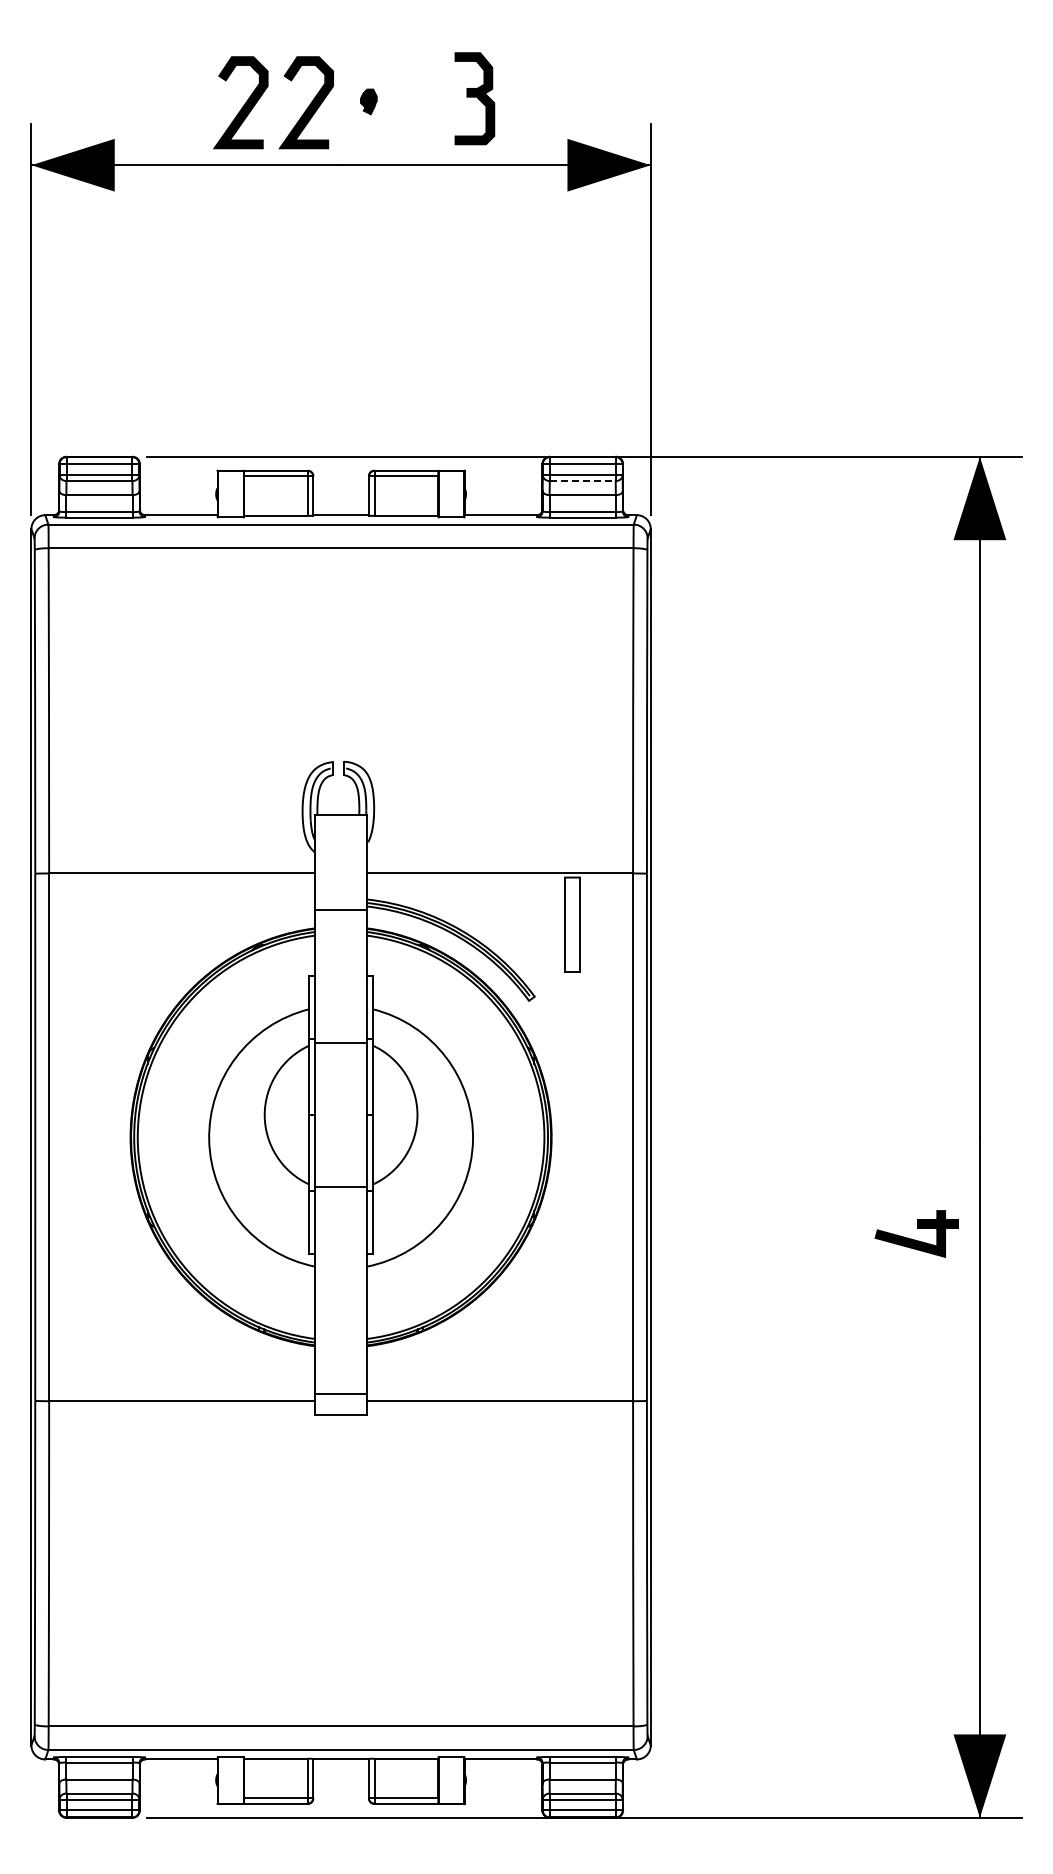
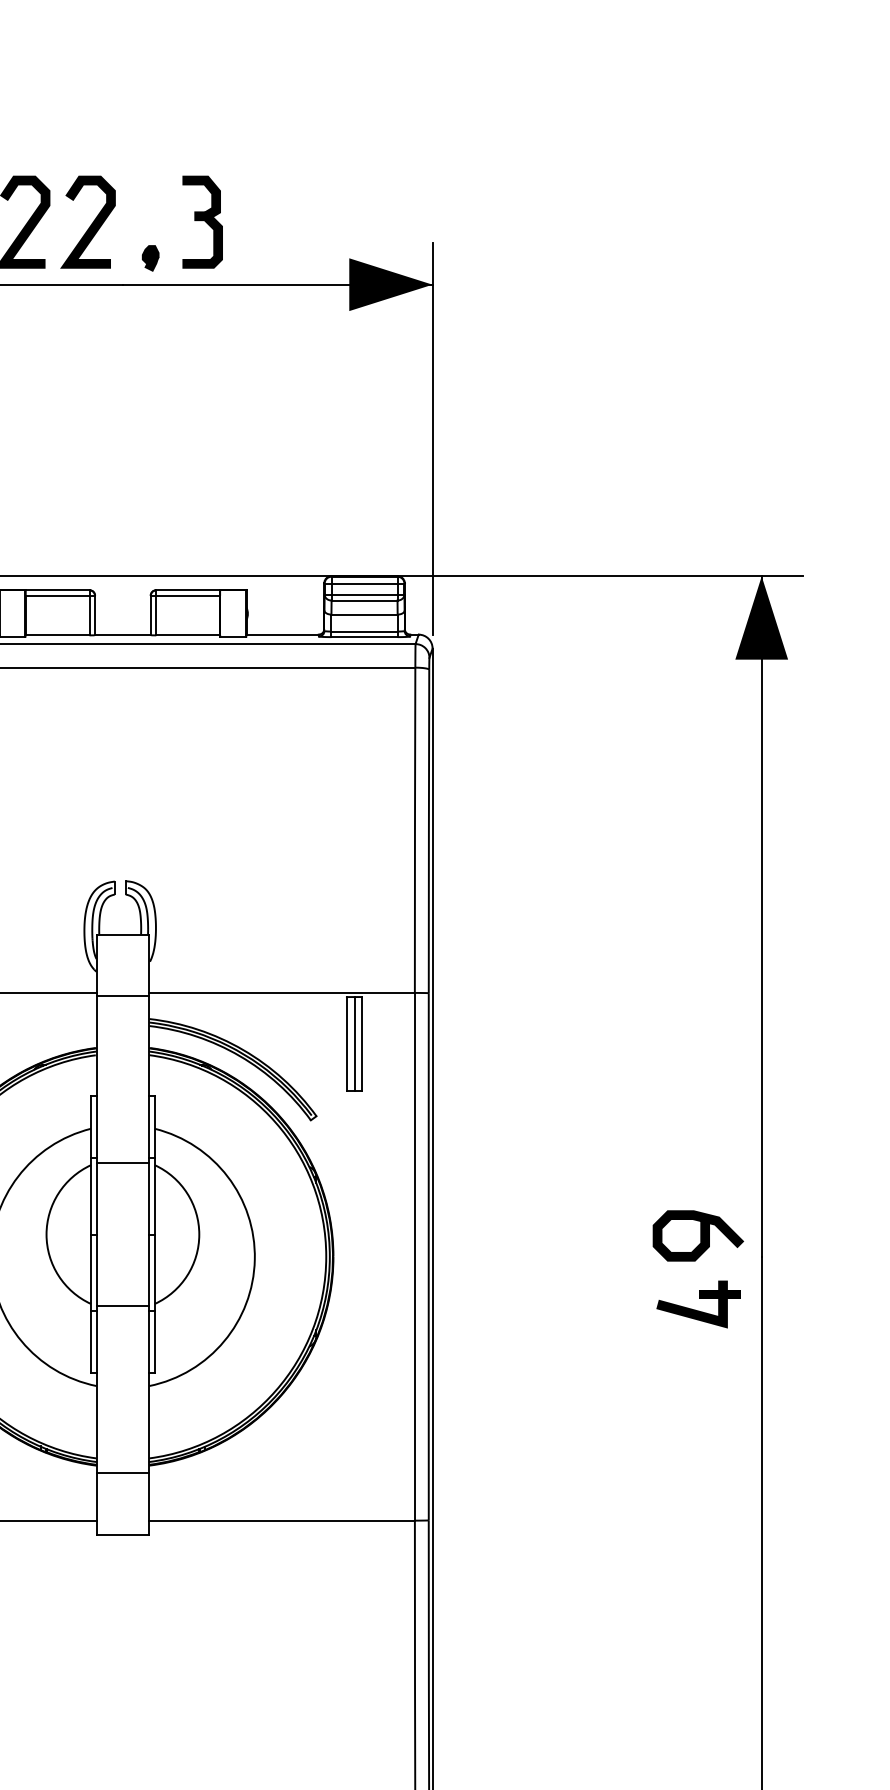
part: (474, 98) -> (202, 221), moved
part: (368, 101) -> (150, 257), moved
line: (582, 481) -> (364, 600), dashed -> solid
line: (340, 909) -> (122, 995), moved
line: (573, 924) -> (355, 1043), added
curve: (918, 1116) -> (700, 1235), added
part: (916, 1233) -> (698, 1303), moved
line: (340, 1394) -> (122, 1472), moved

